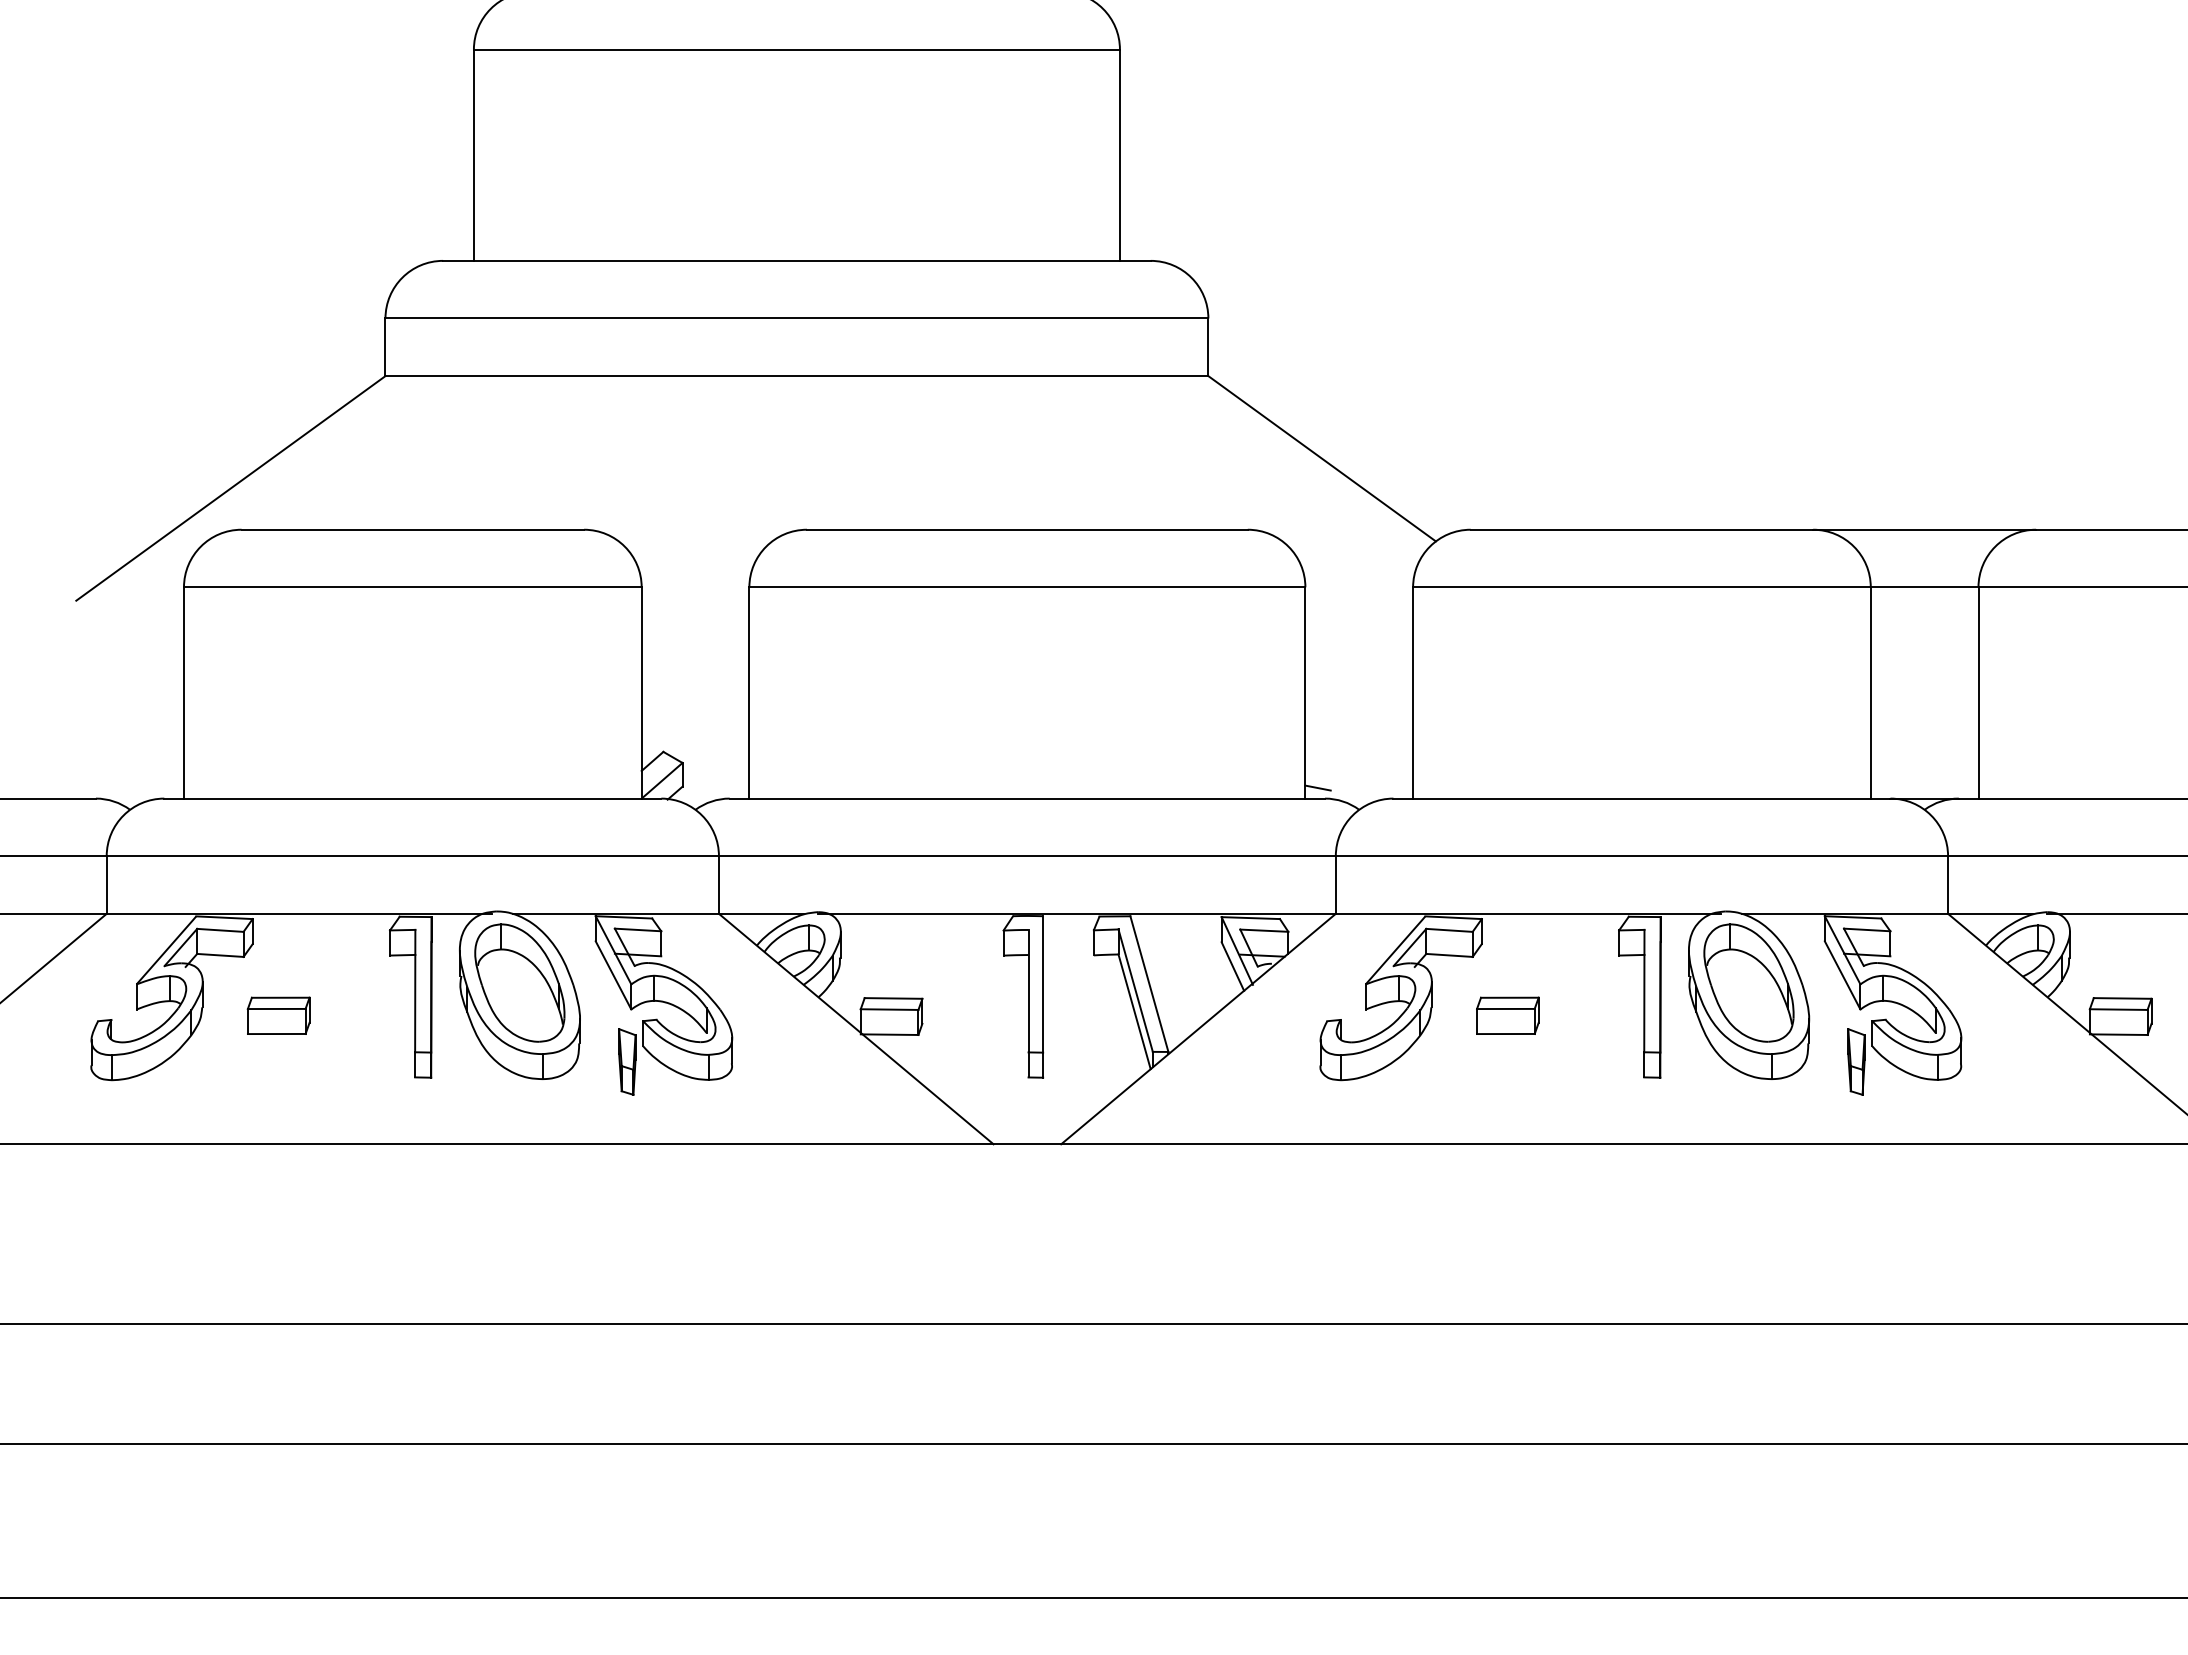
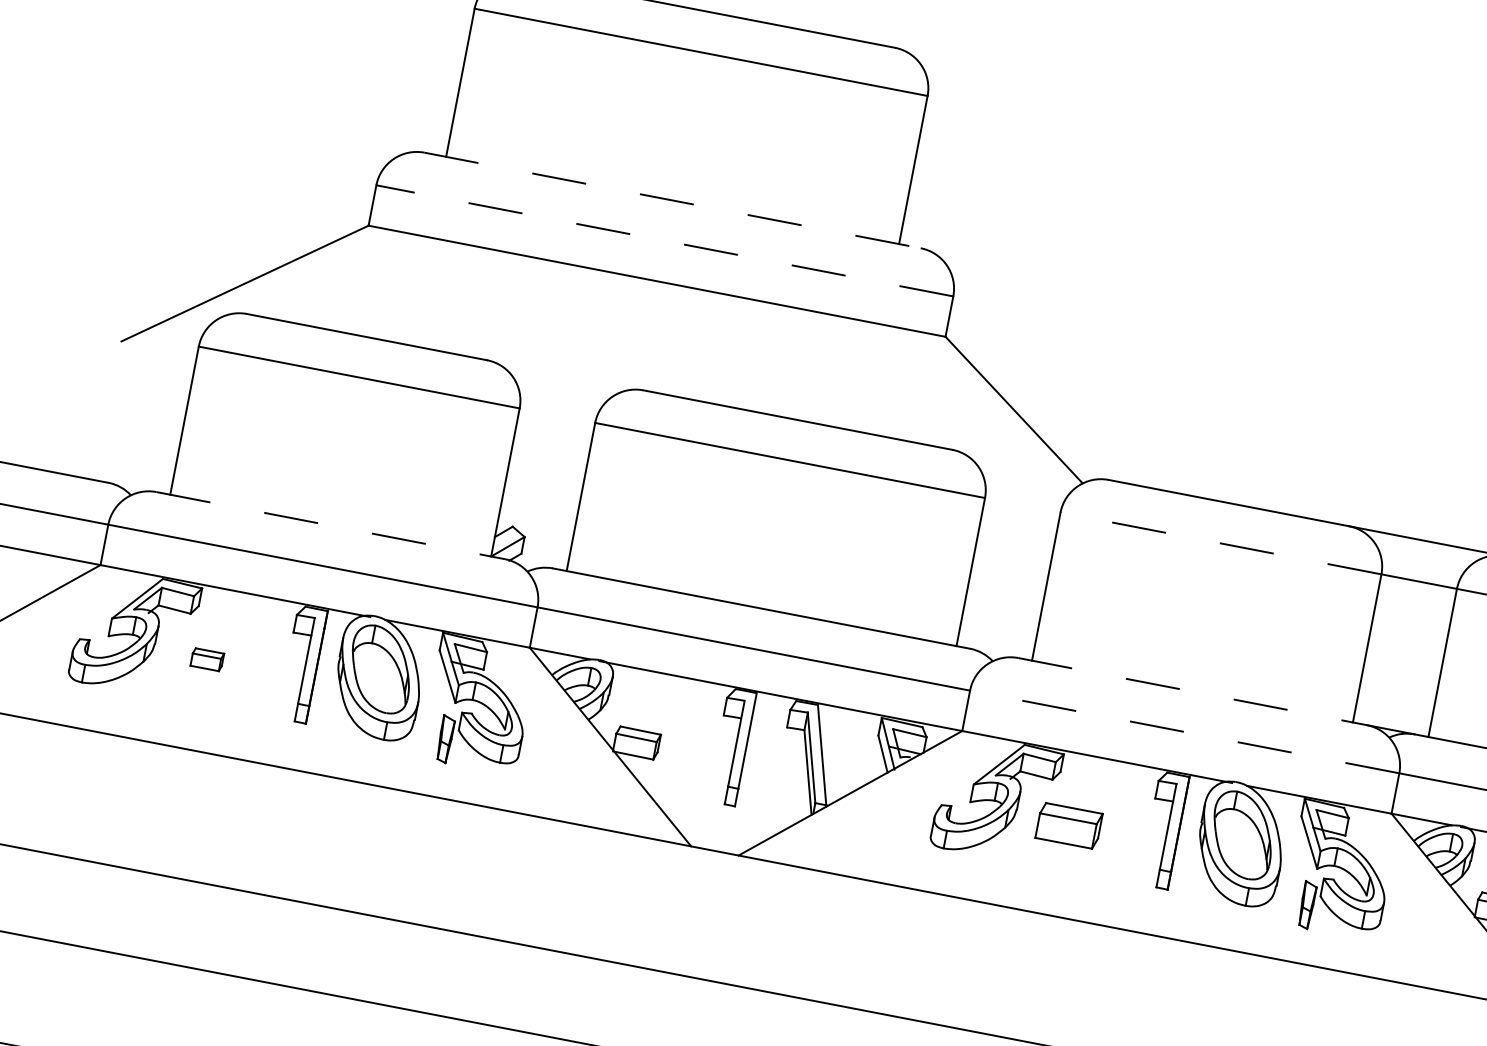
line: (796, 260) -> (672, 200), solid -> dashed
line: (796, 318) -> (664, 240), solid -> dashed
line: (1641, 587) -> (1220, 543), solid -> dashed
line: (1317, 787) -> (966, 639), removed
line: (412, 798) -> (330, 525), solid -> dashed
line: (1641, 798) -> (1192, 691), solid -> dashed
line: (1641, 856) -> (1184, 732), solid -> dashed
part: (278, 1015) -> (207, 659), size x0.7
part: (1507, 1015) -> (1068, 825), size x1.4

